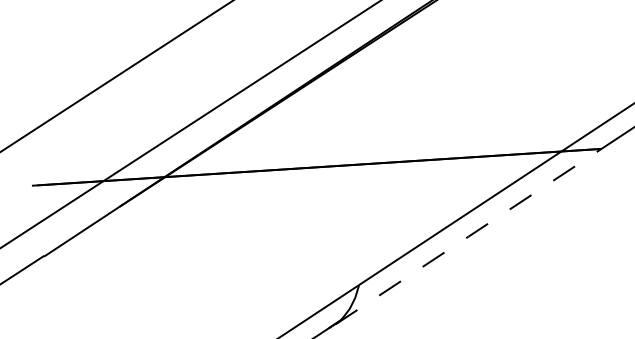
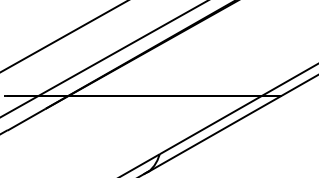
line: (468, 237) -> (214, 134), dashed -> solid

